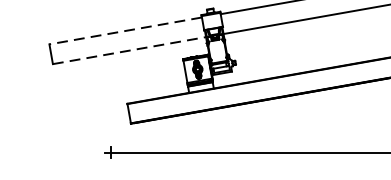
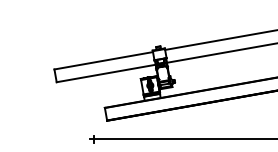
line: (125, 30) -> (103, 60), dashed -> solid
line: (129, 50) -> (106, 73), dashed -> solid

